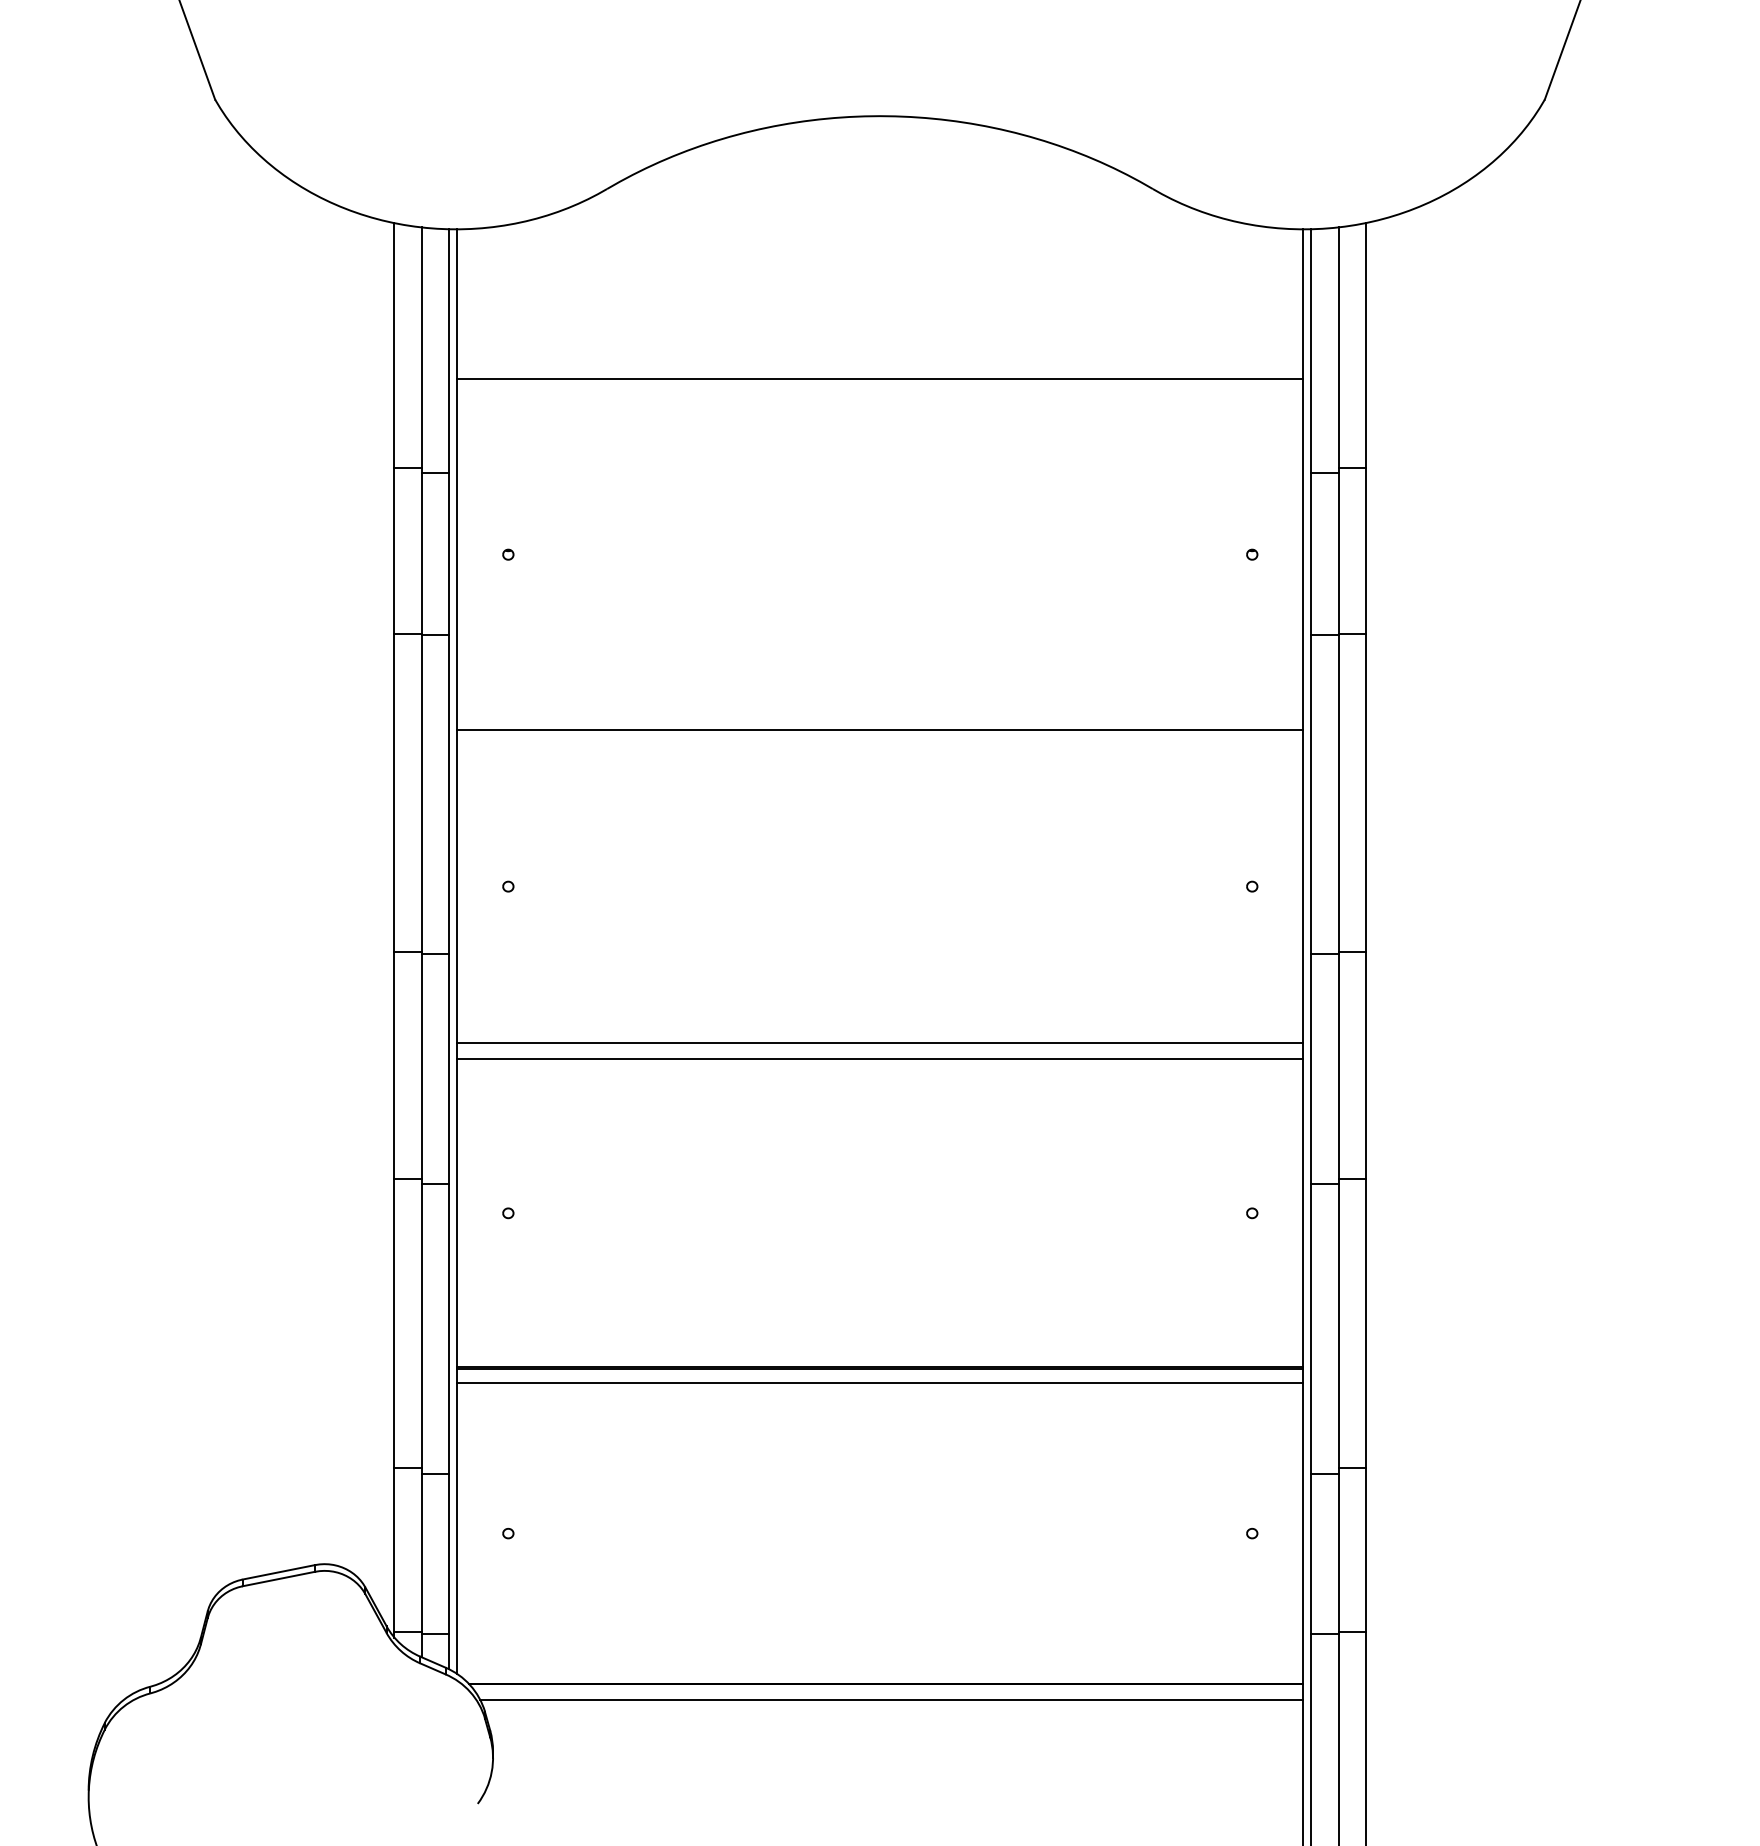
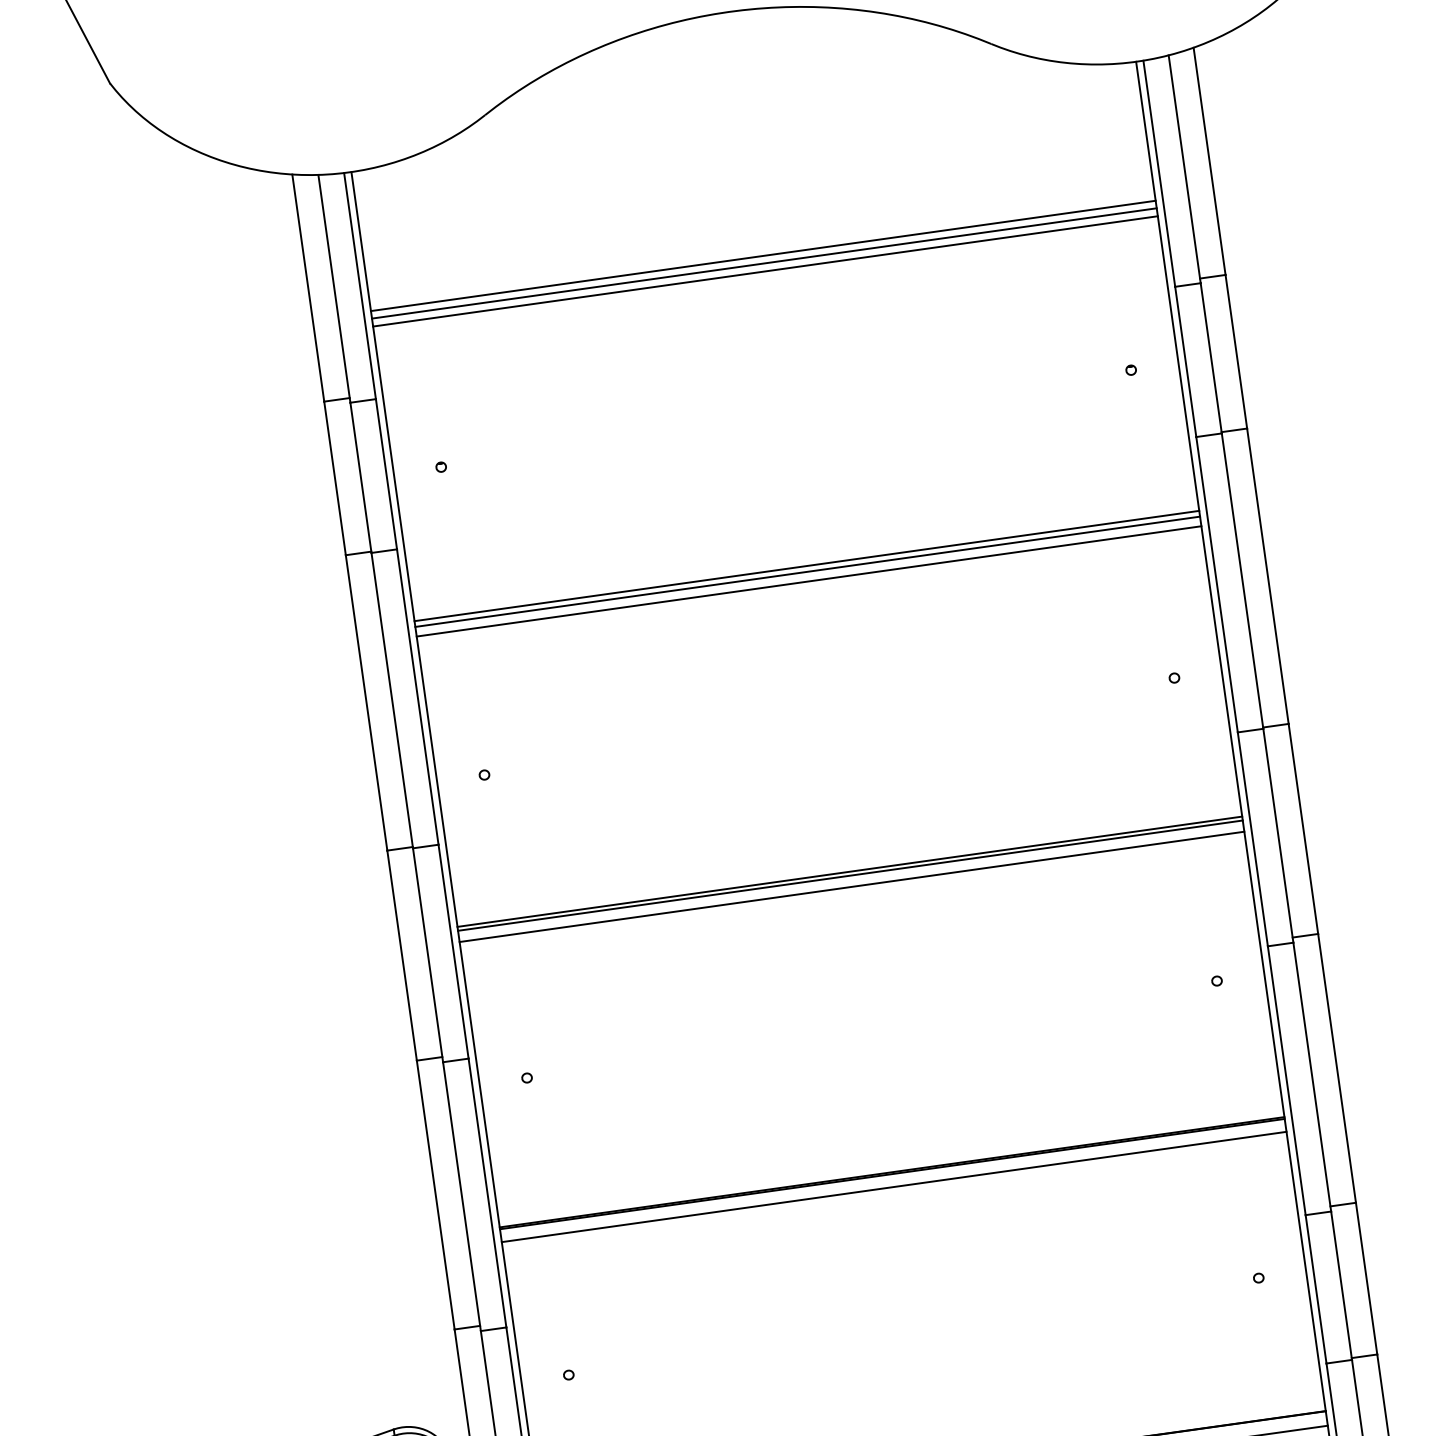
line: (880, 387) -> (764, 263), added
line: (880, 395) -> (765, 271), added
line: (880, 713) -> (807, 565), added
line: (880, 719) -> (807, 571), added
line: (880, 1047) -> (850, 875), added

